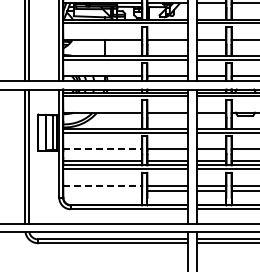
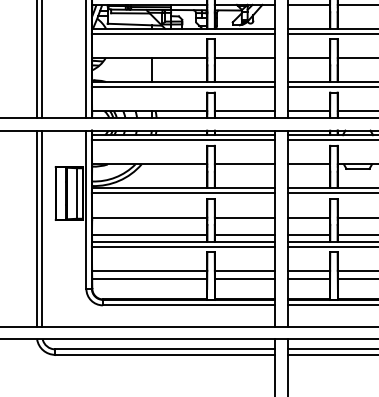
line: (103, 149) -> (150, 218), dashed -> solid
line: (103, 185) -> (150, 270), dashed -> solid
line: (102, 190) -> (149, 278), added

